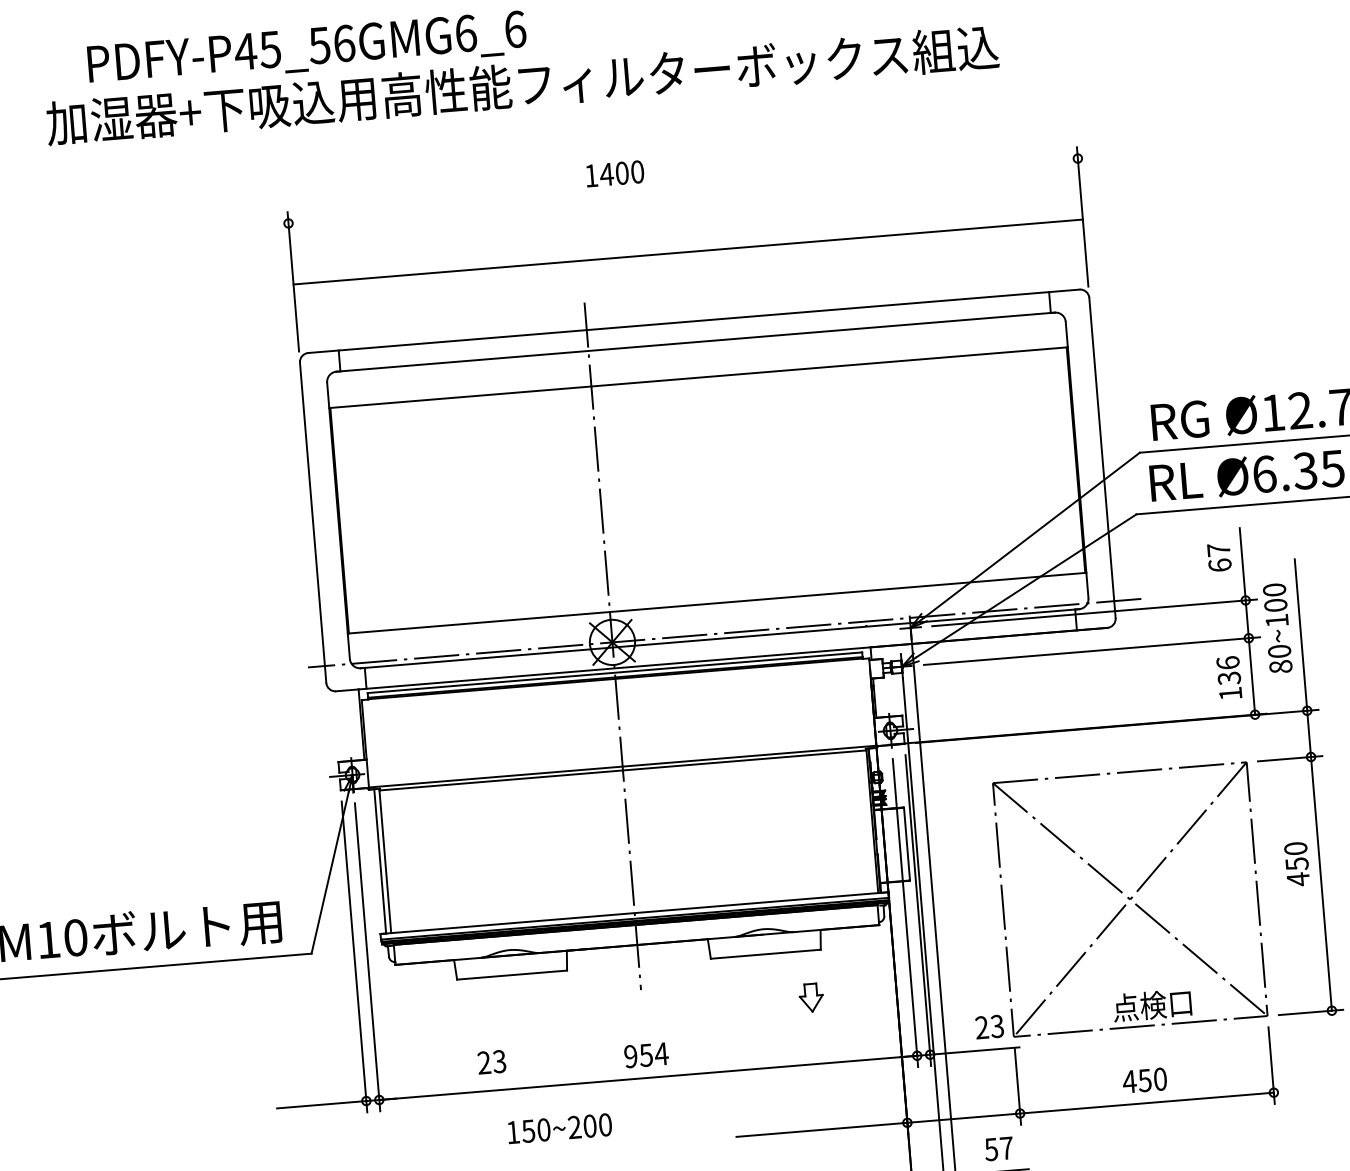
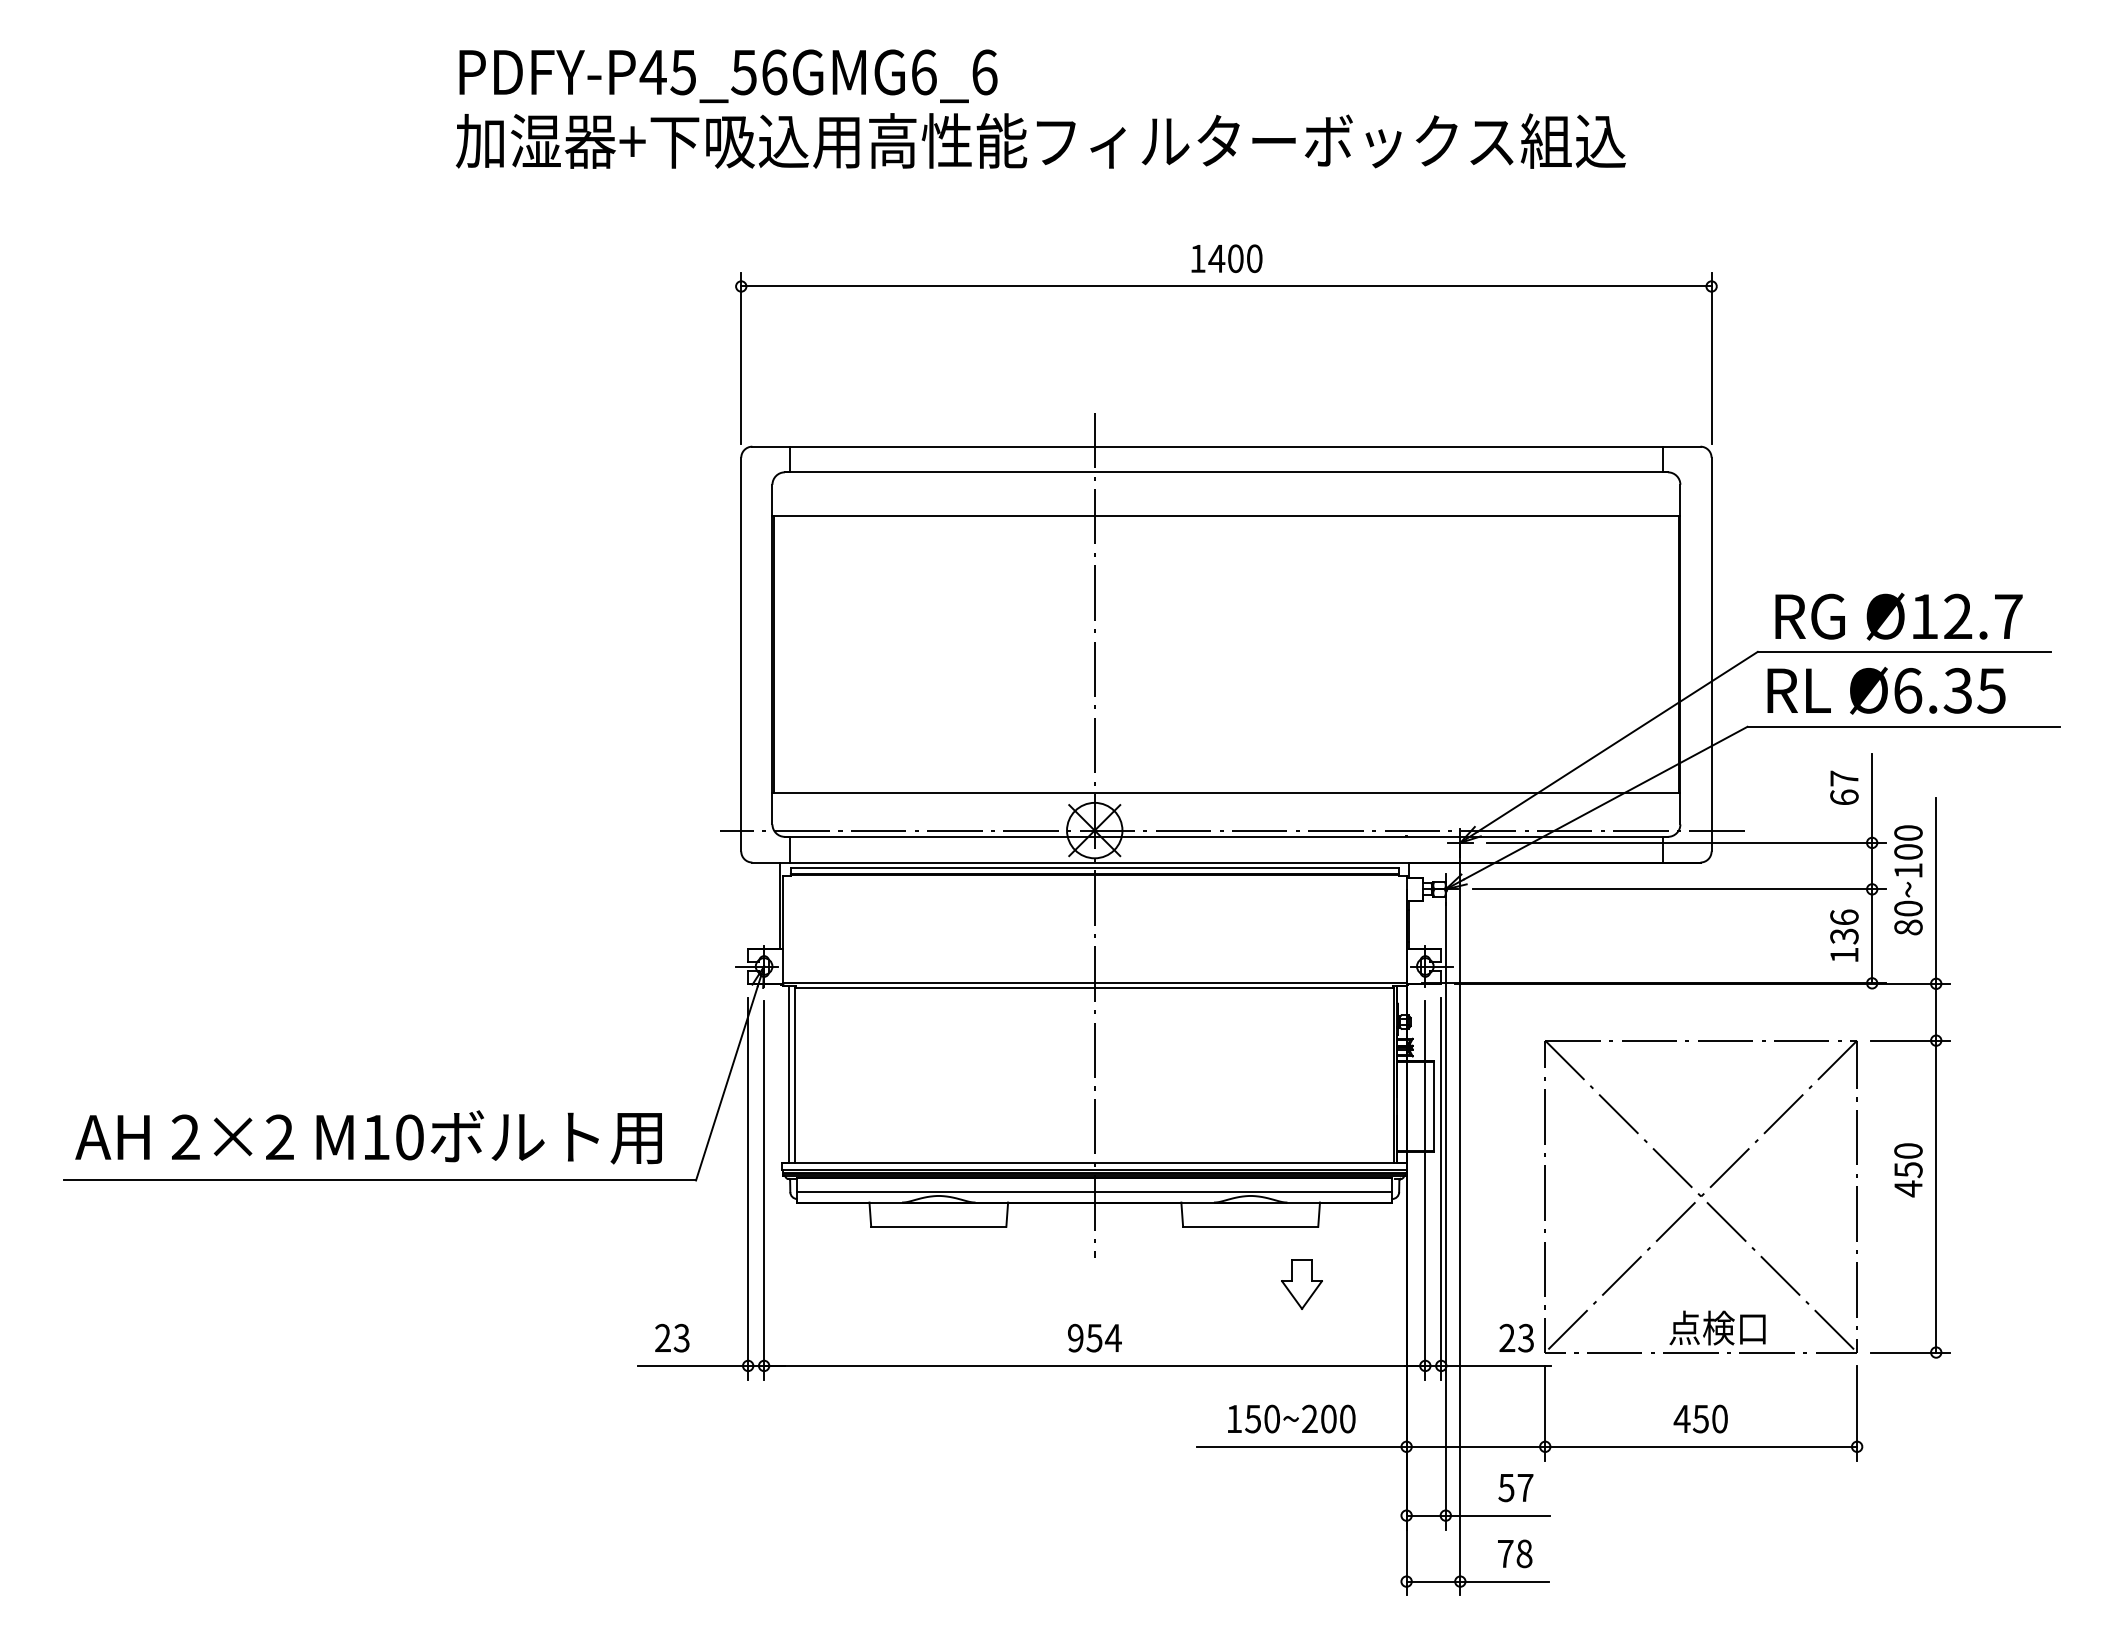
text: (307, 49) -> (728, 76), moved
text: (614, 173) -> (1226, 258), moved
line: (688, 252) -> (1226, 286), moved
line: (636, 936) -> (1094, 1192), added
part: (811, 997) -> (1301, 1284), size x1.43
text: (491, 1061) -> (672, 1337), moved
text: (559, 1128) -> (1291, 1418), moved

